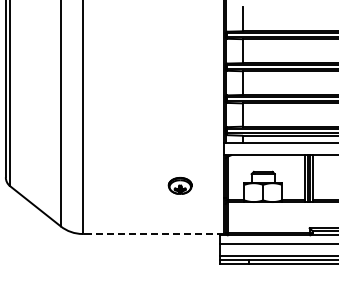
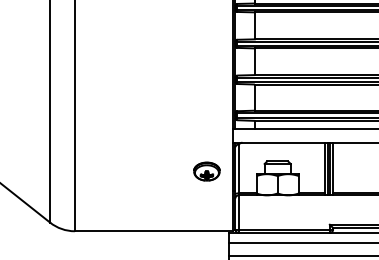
part: (179, 185) -> (206, 171), moved
line: (152, 234) -> (153, 231), dashed -> solid

